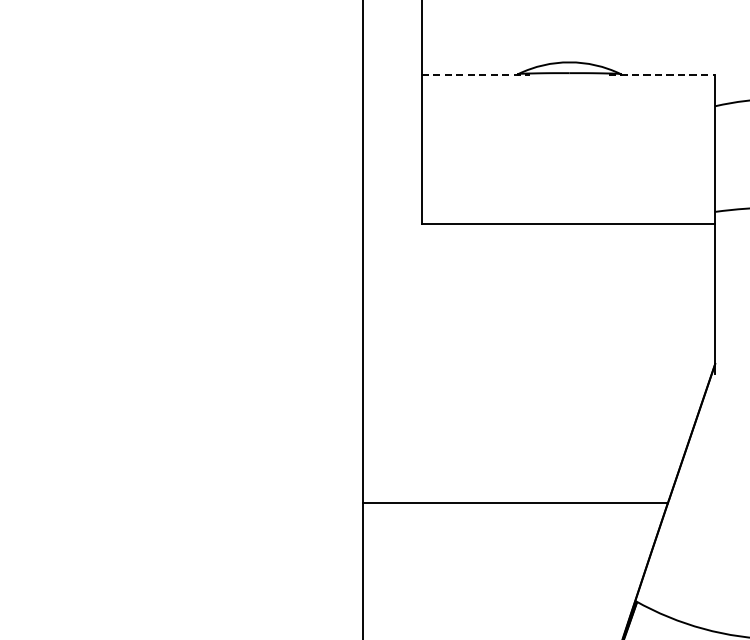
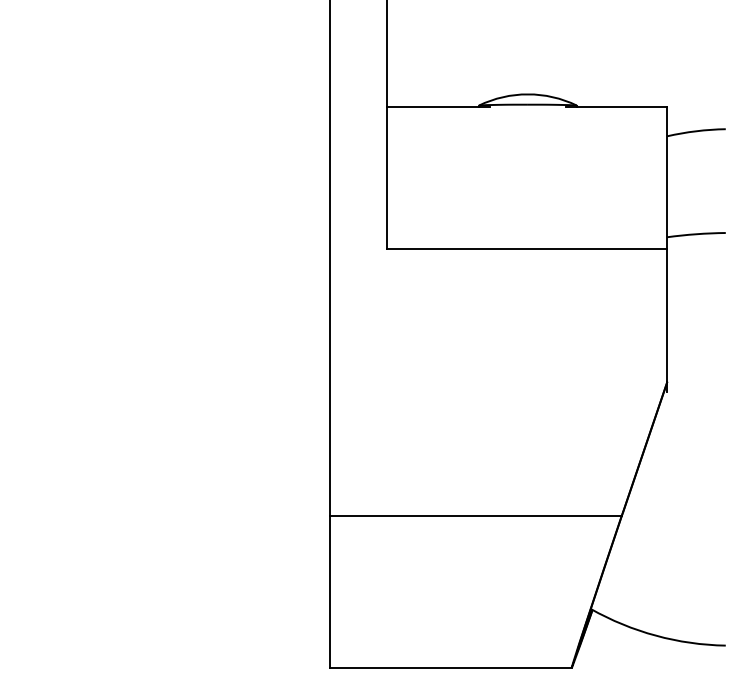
line: (475, 75) -> (438, 106), dashed -> solid
line: (662, 75) -> (616, 106), dashed -> solid

